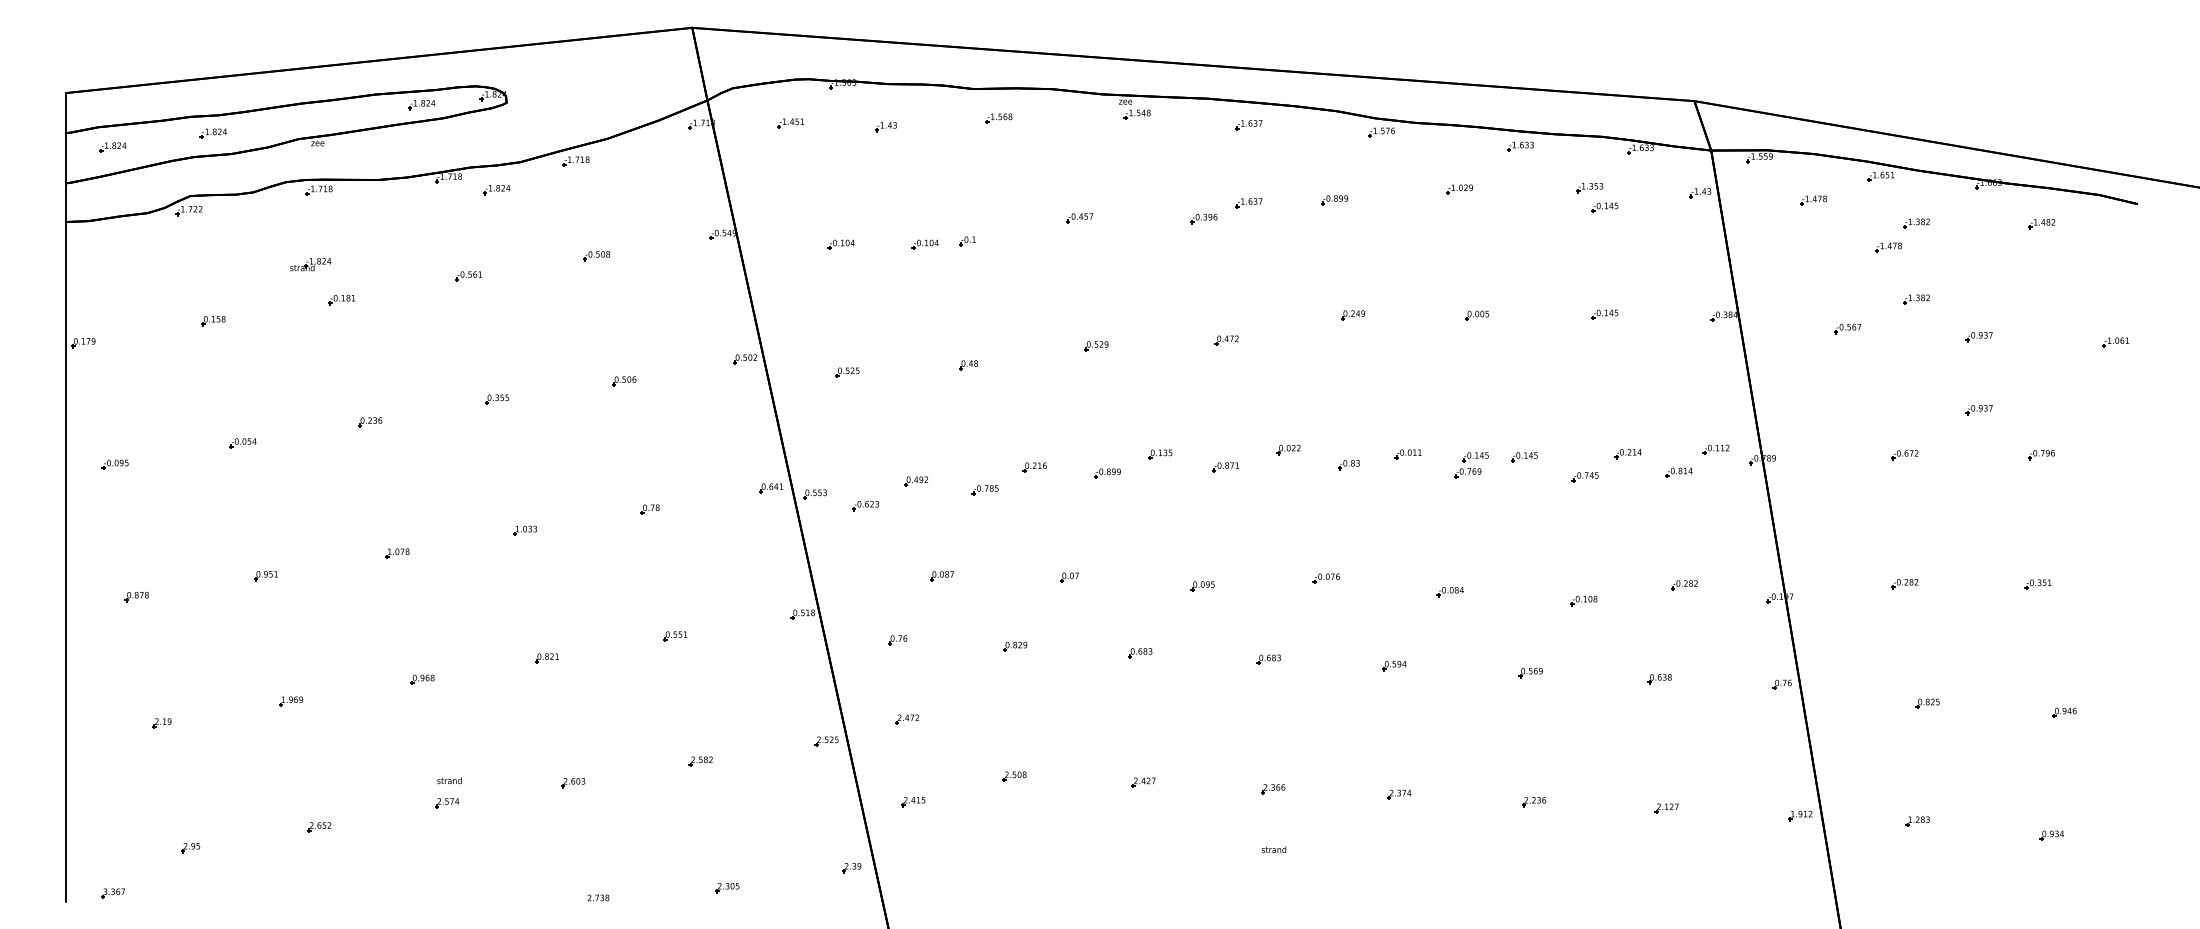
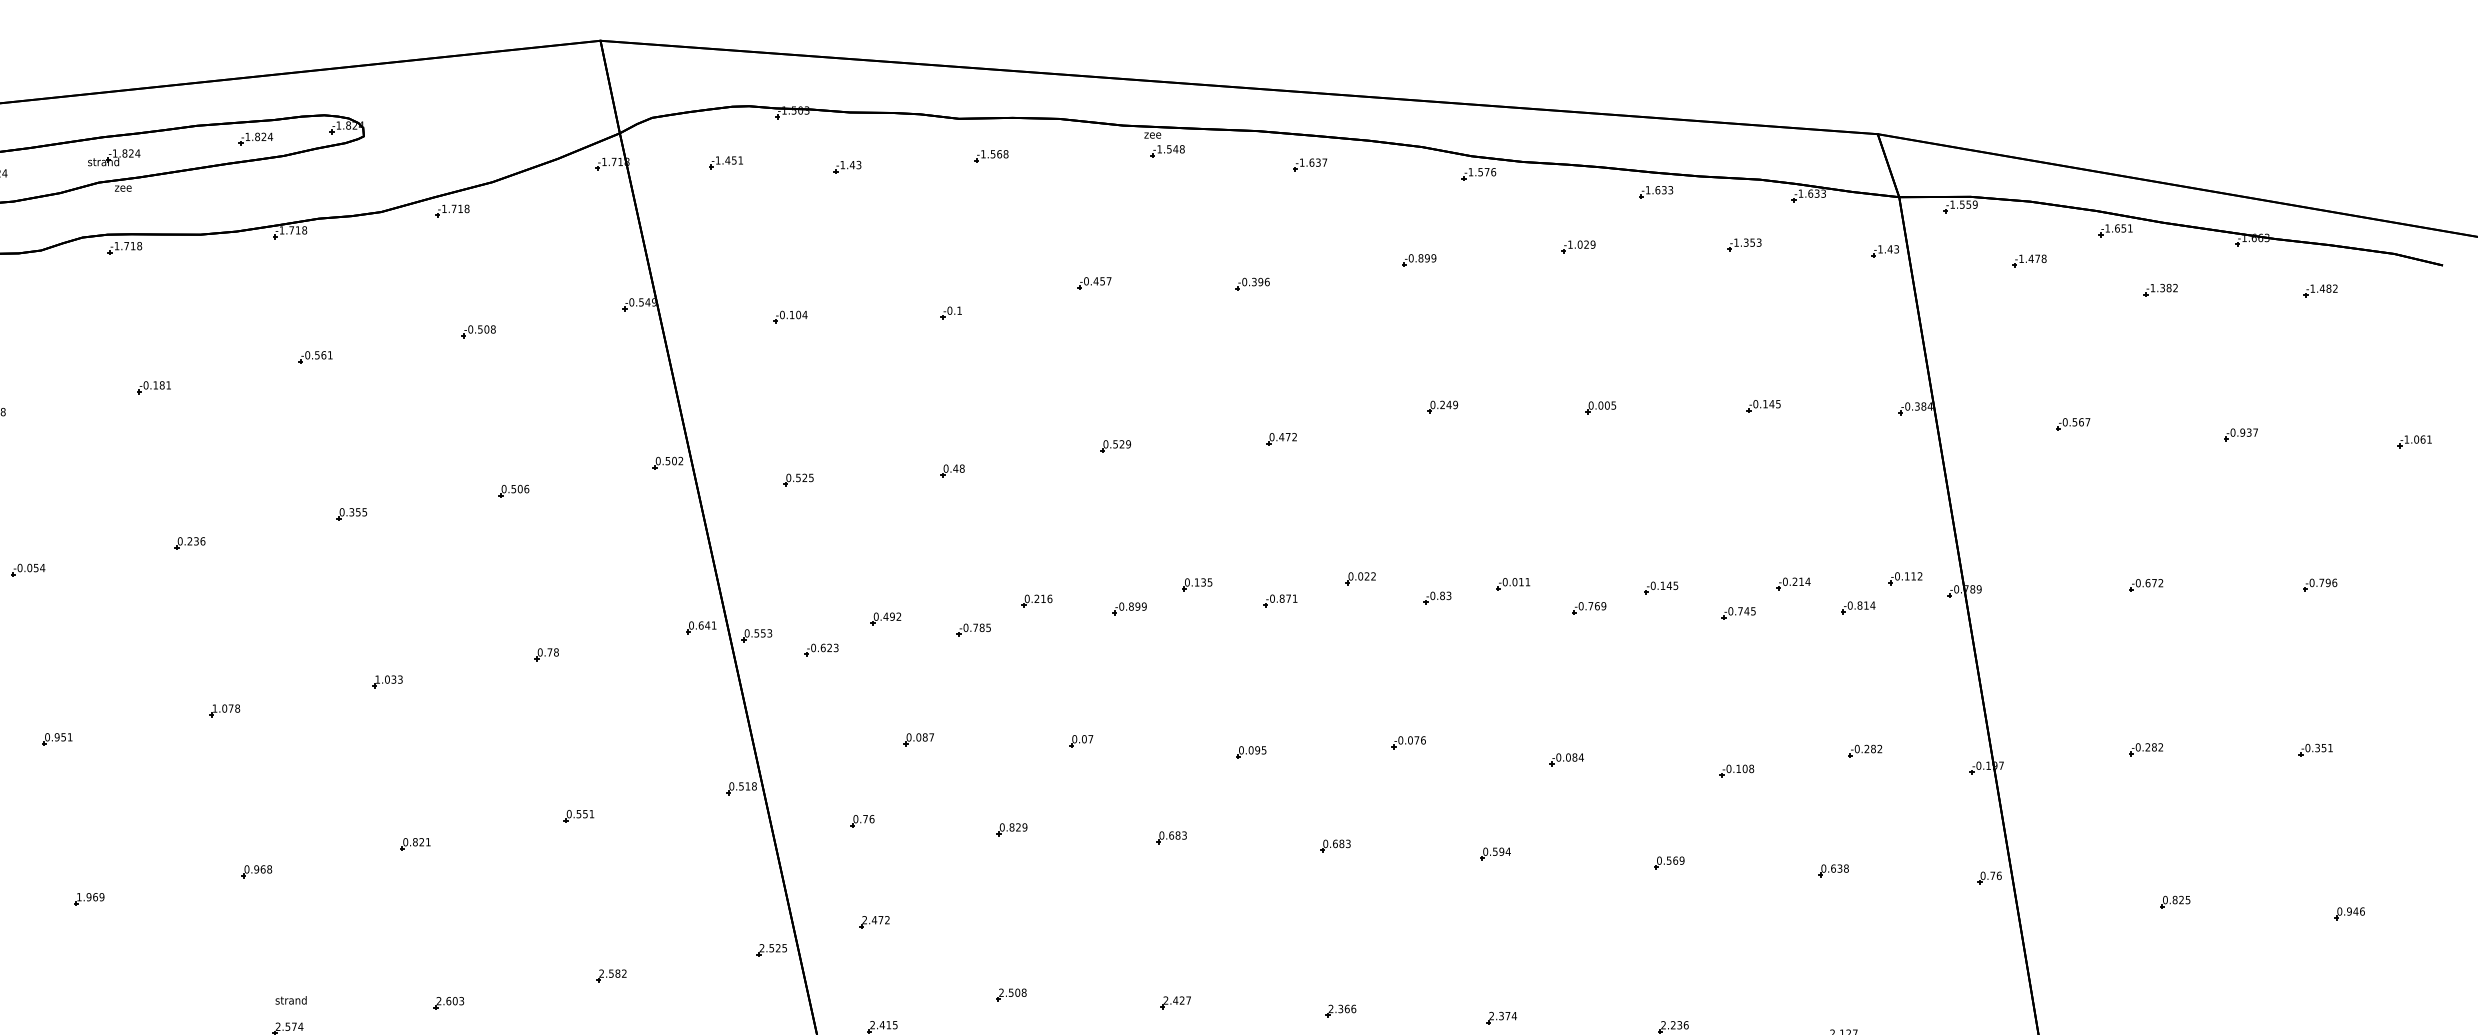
part: (496, 190) -> (351, 248), removed
part: (1248, 203) -> (1309, 264), removed
part: (1604, 207) -> (1763, 269), removed
part: (924, 244) -> (896, 316), removed
part: (1888, 247) -> (2125, 320), removed
part: (310, 264) -> (113, 157), moved
part: (1916, 299) -> (2160, 387), removed
part: (1978, 410) -> (2239, 528), removed
part: (1475, 457) -> (1598, 588), removed

